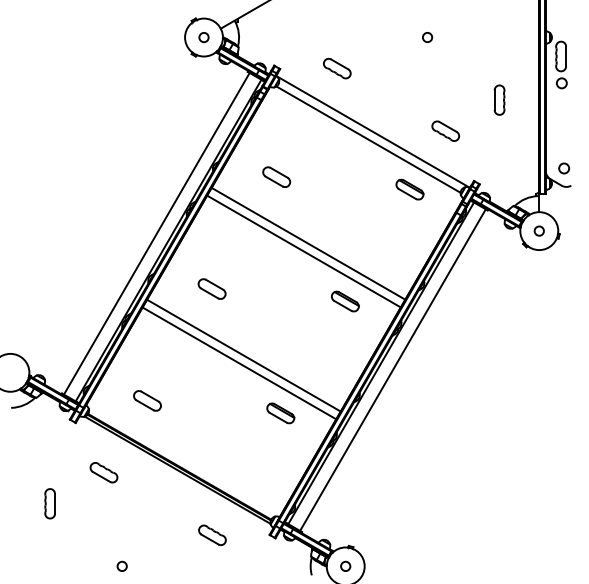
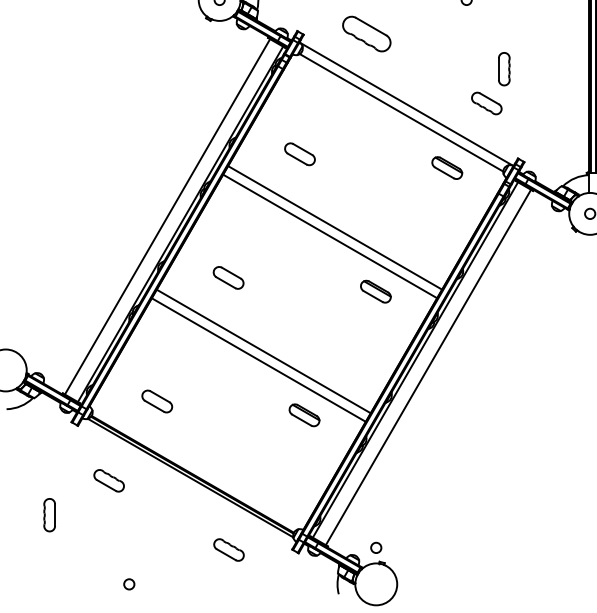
part: (337, 68) -> (367, 34), size x1.6
part: (499, 99) -> (504, 68), moved
circle: (345, 565) -> (376, 546), moved

